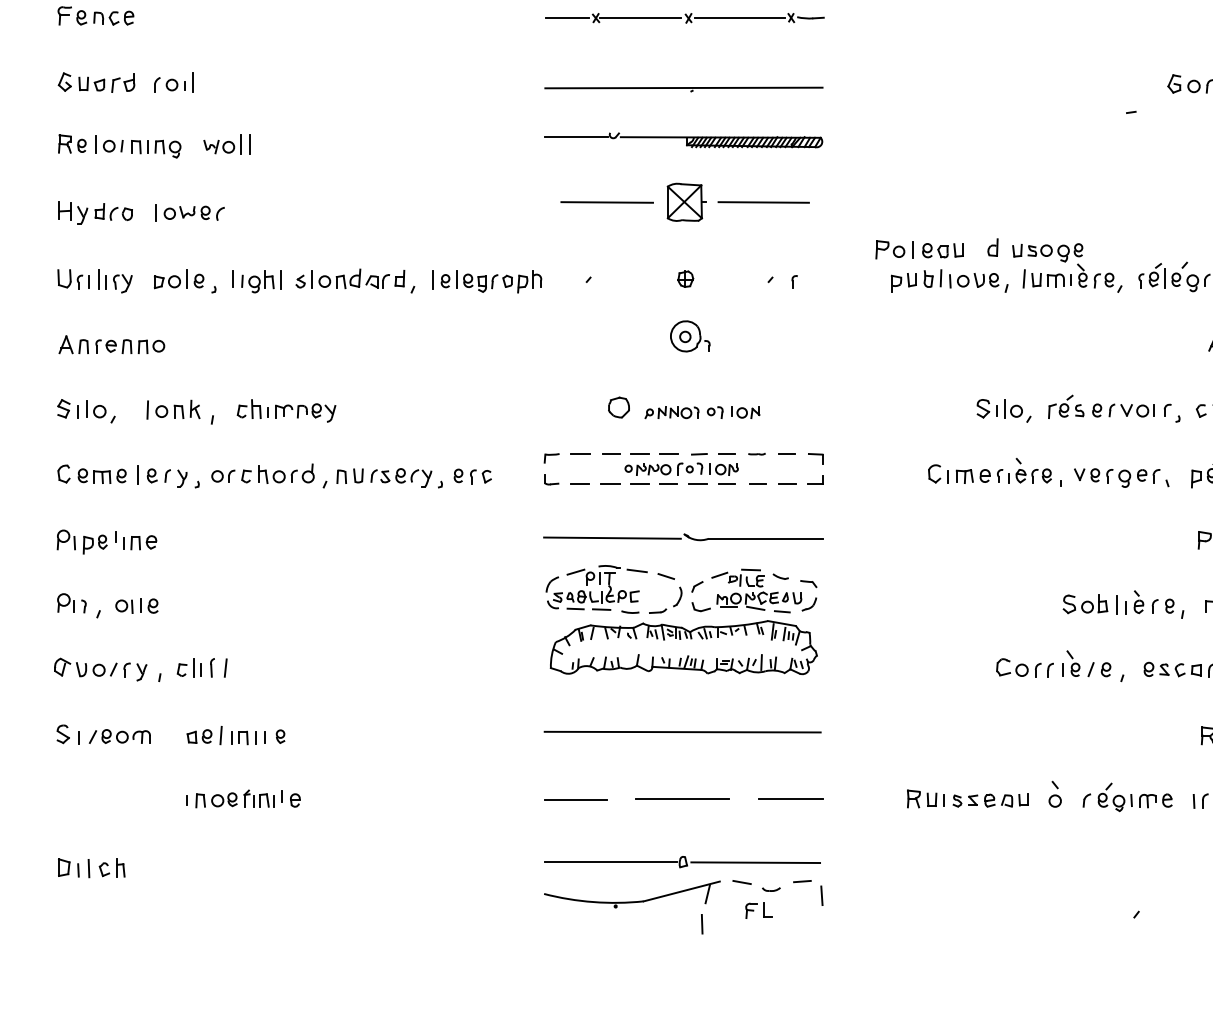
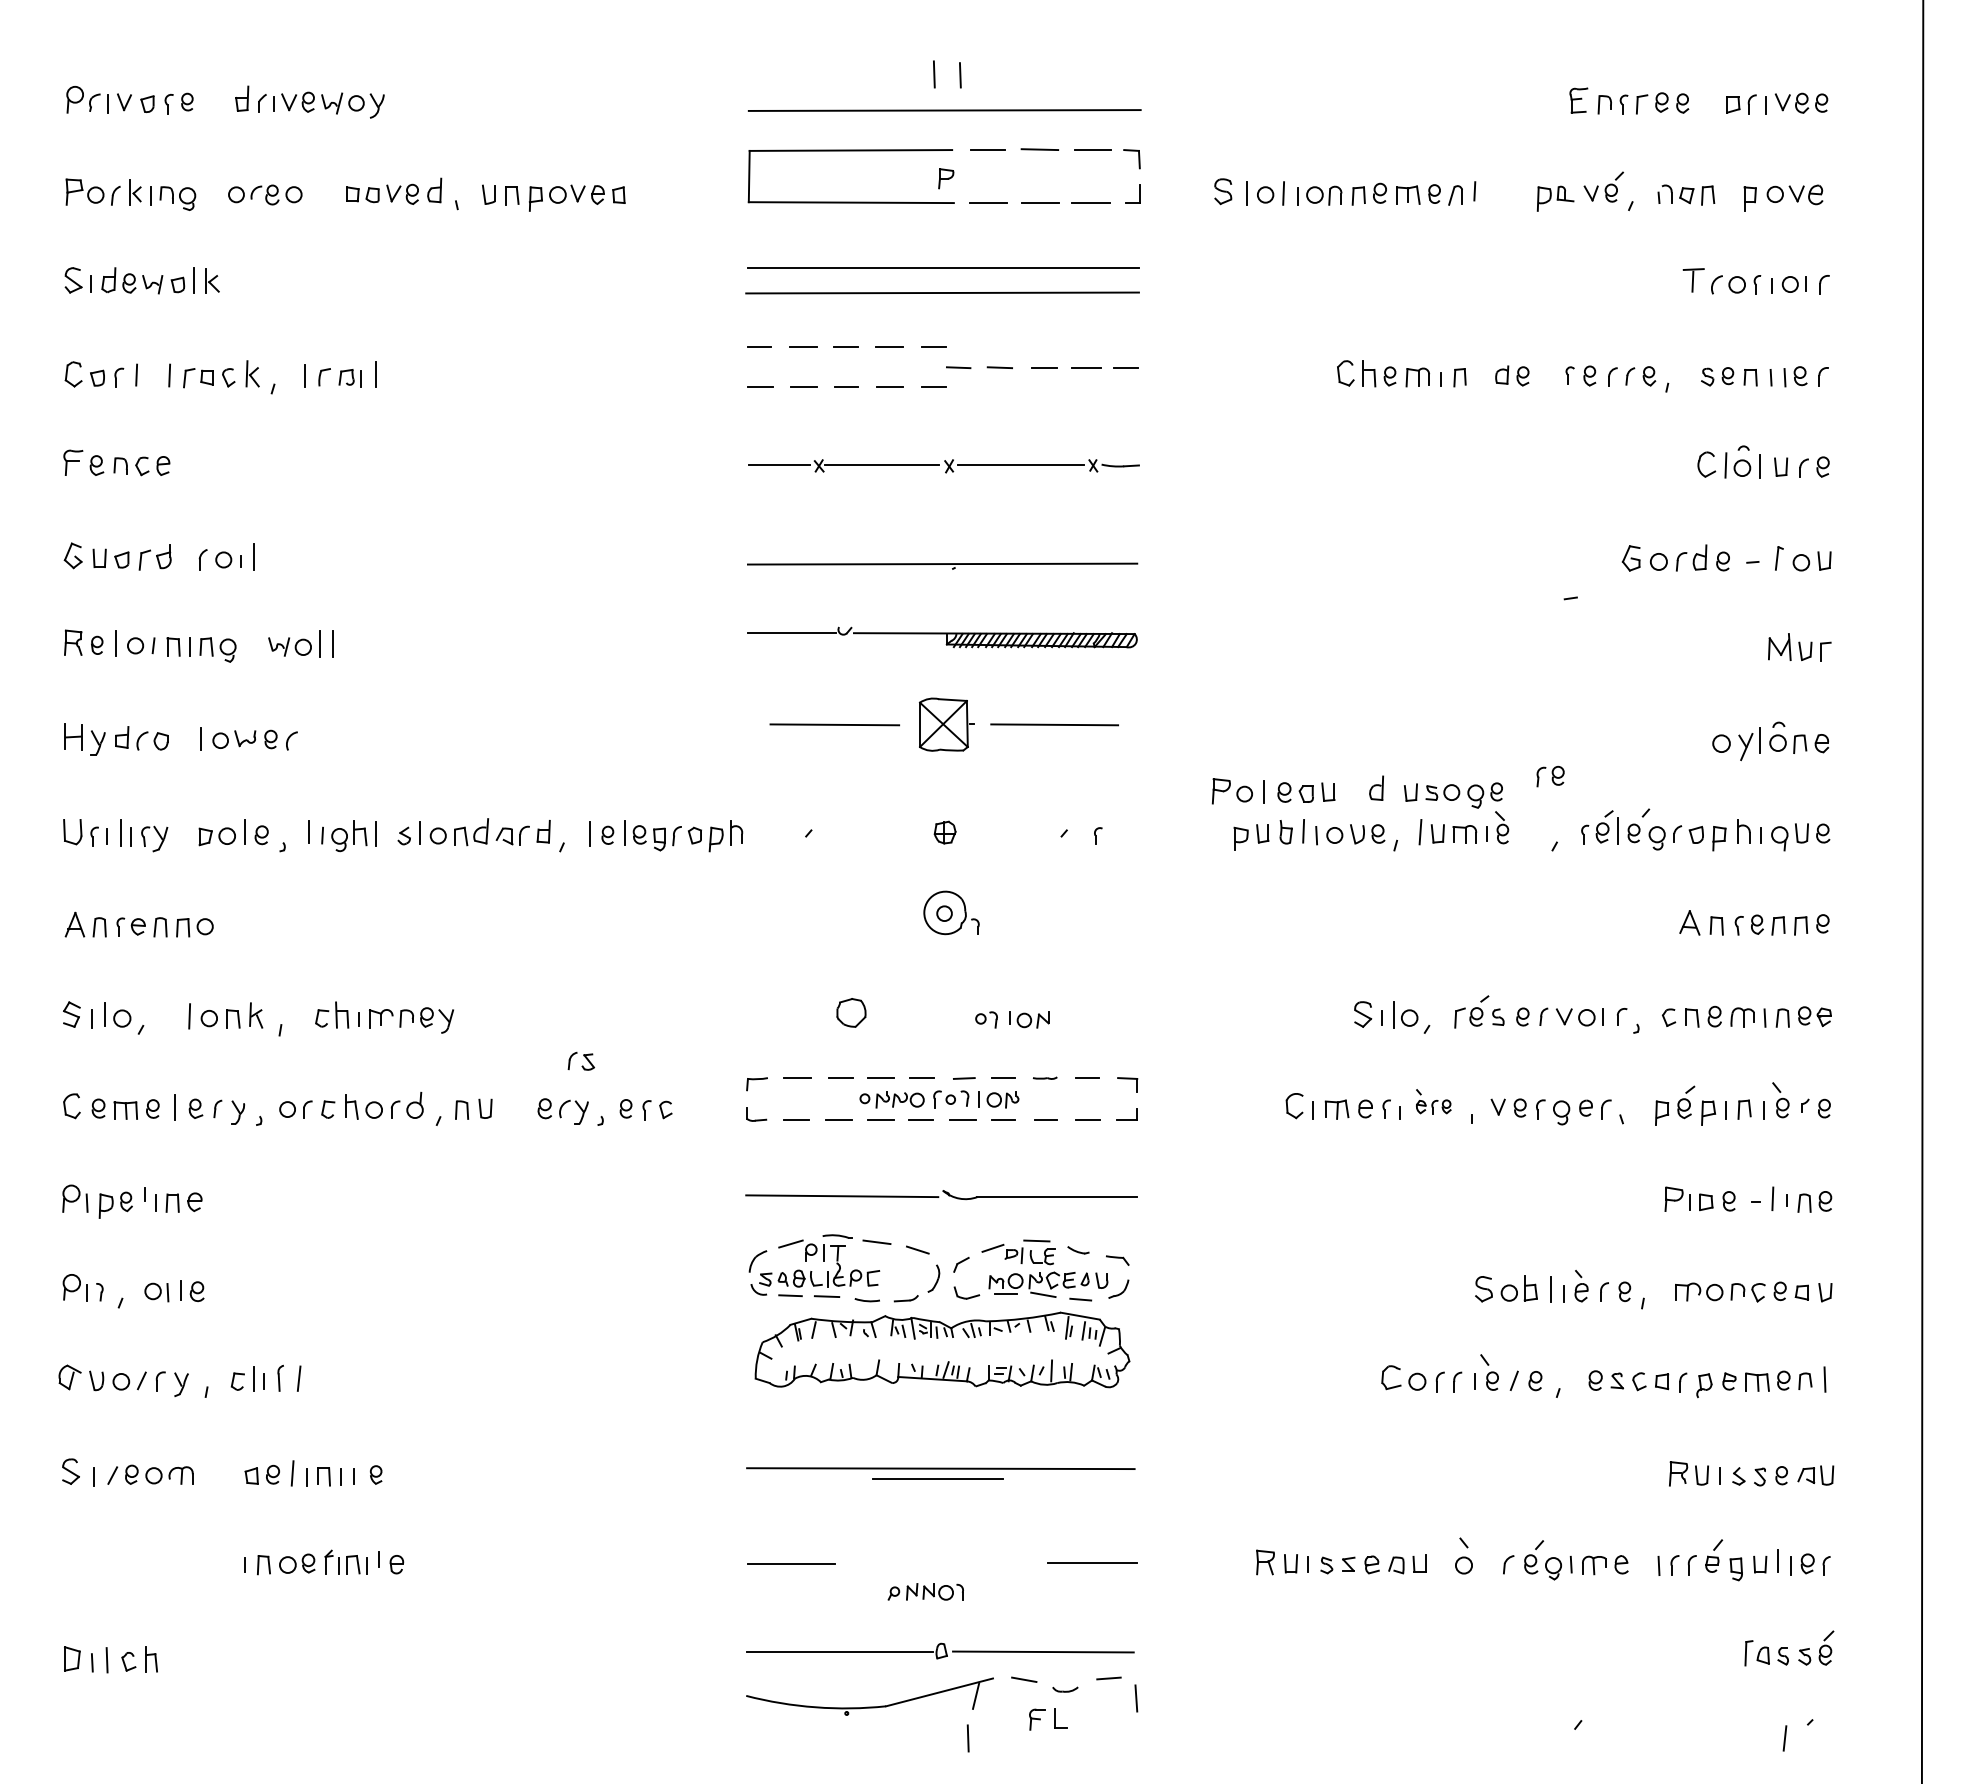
part: (1104, 280) -> (1550, 776), moved
part: (671, 412) -> (925, 1591), moved
part: (1033, 470) -> (1433, 1101), size x0.7
part: (379, 476) -> (580, 1061), moved
line: (682, 798) -> (937, 1478), moved

